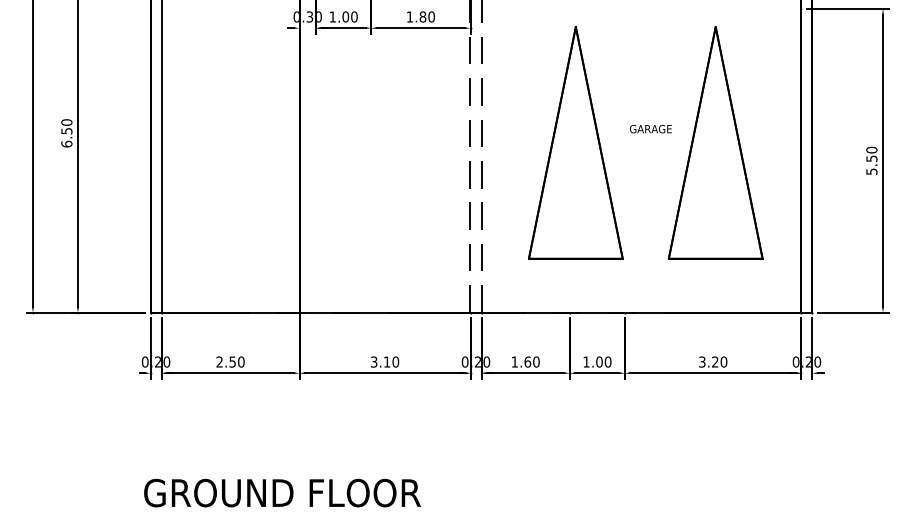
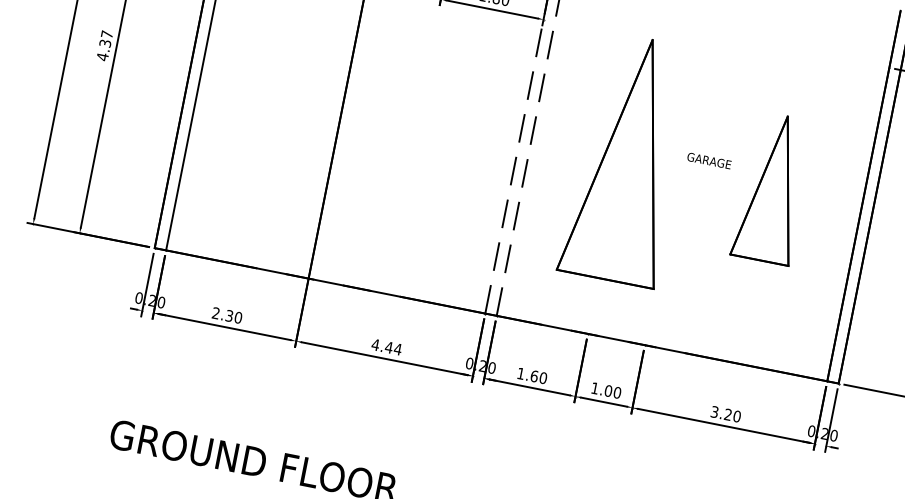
text: (66, 133) -> (104, 45), 6.50 -> 4.37
part: (715, 142) -> (773, 187), size x0.6
text: (232, 361) -> (229, 315), 2.50 -> 2.30
text: (384, 361) -> (386, 346), 3.10 -> 4.44

